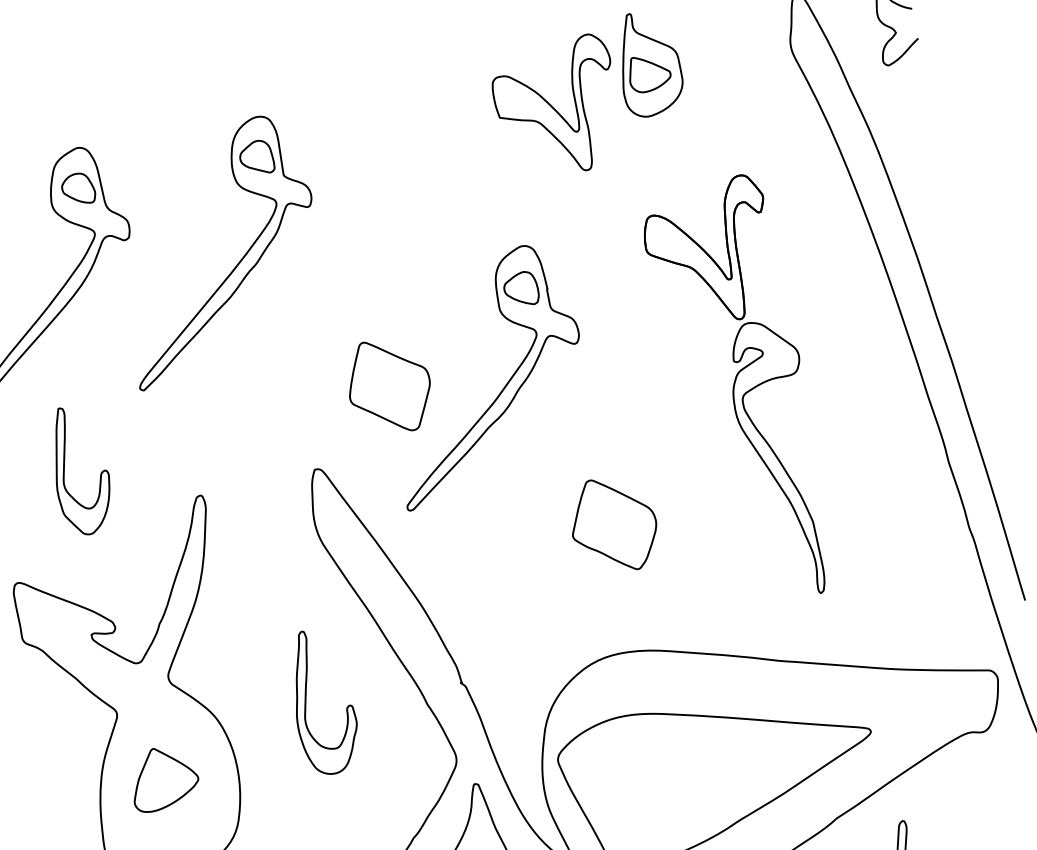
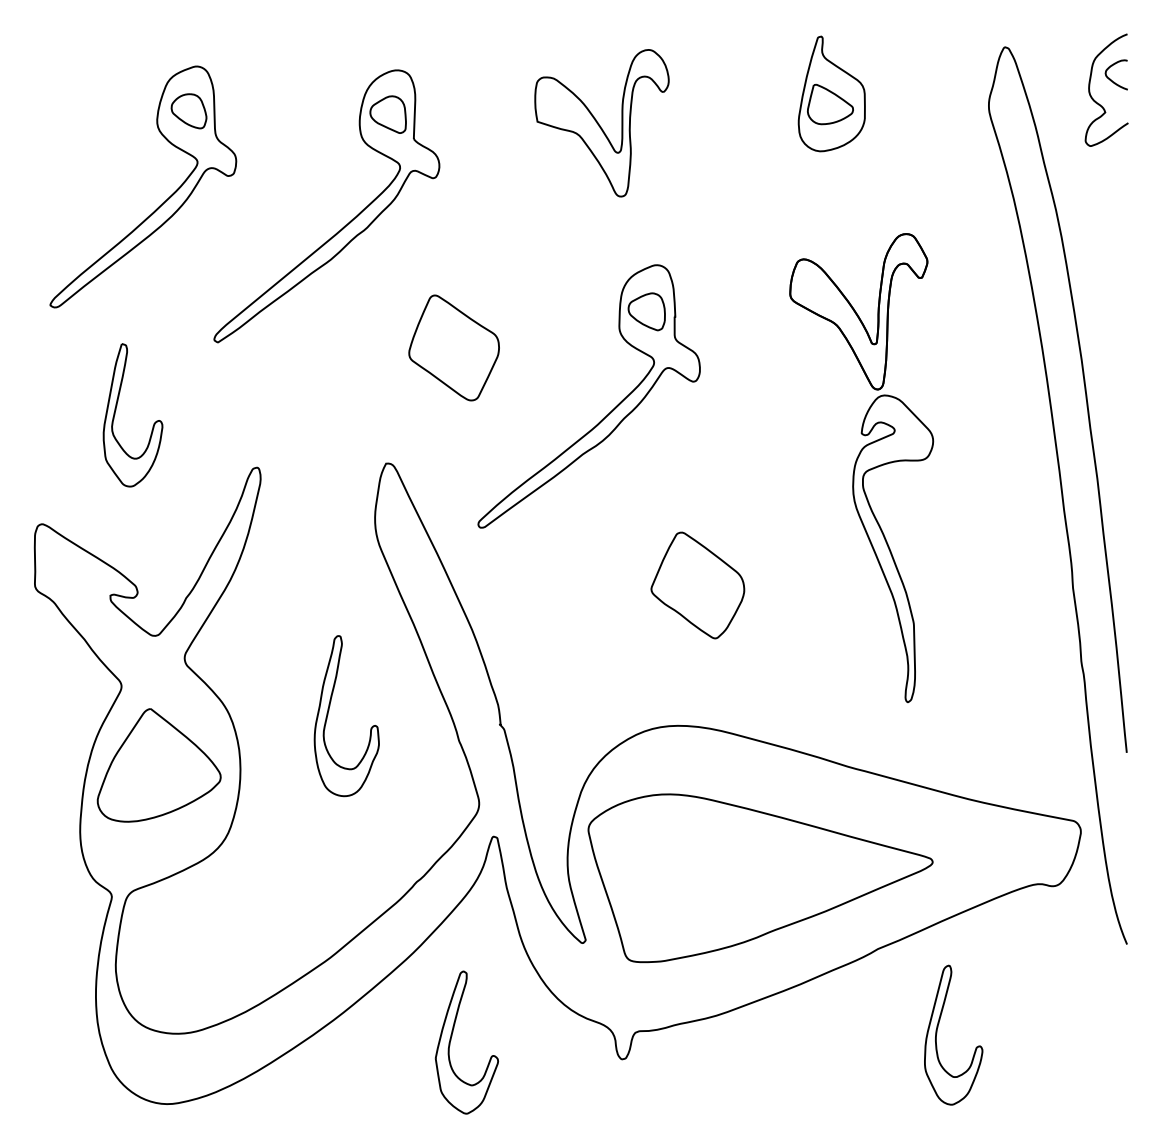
part: (557, 108) -> (601, 123), moved
part: (388, 386) -> (453, 347), moved
part: (163, 778) -> (158, 765), size x1.67

